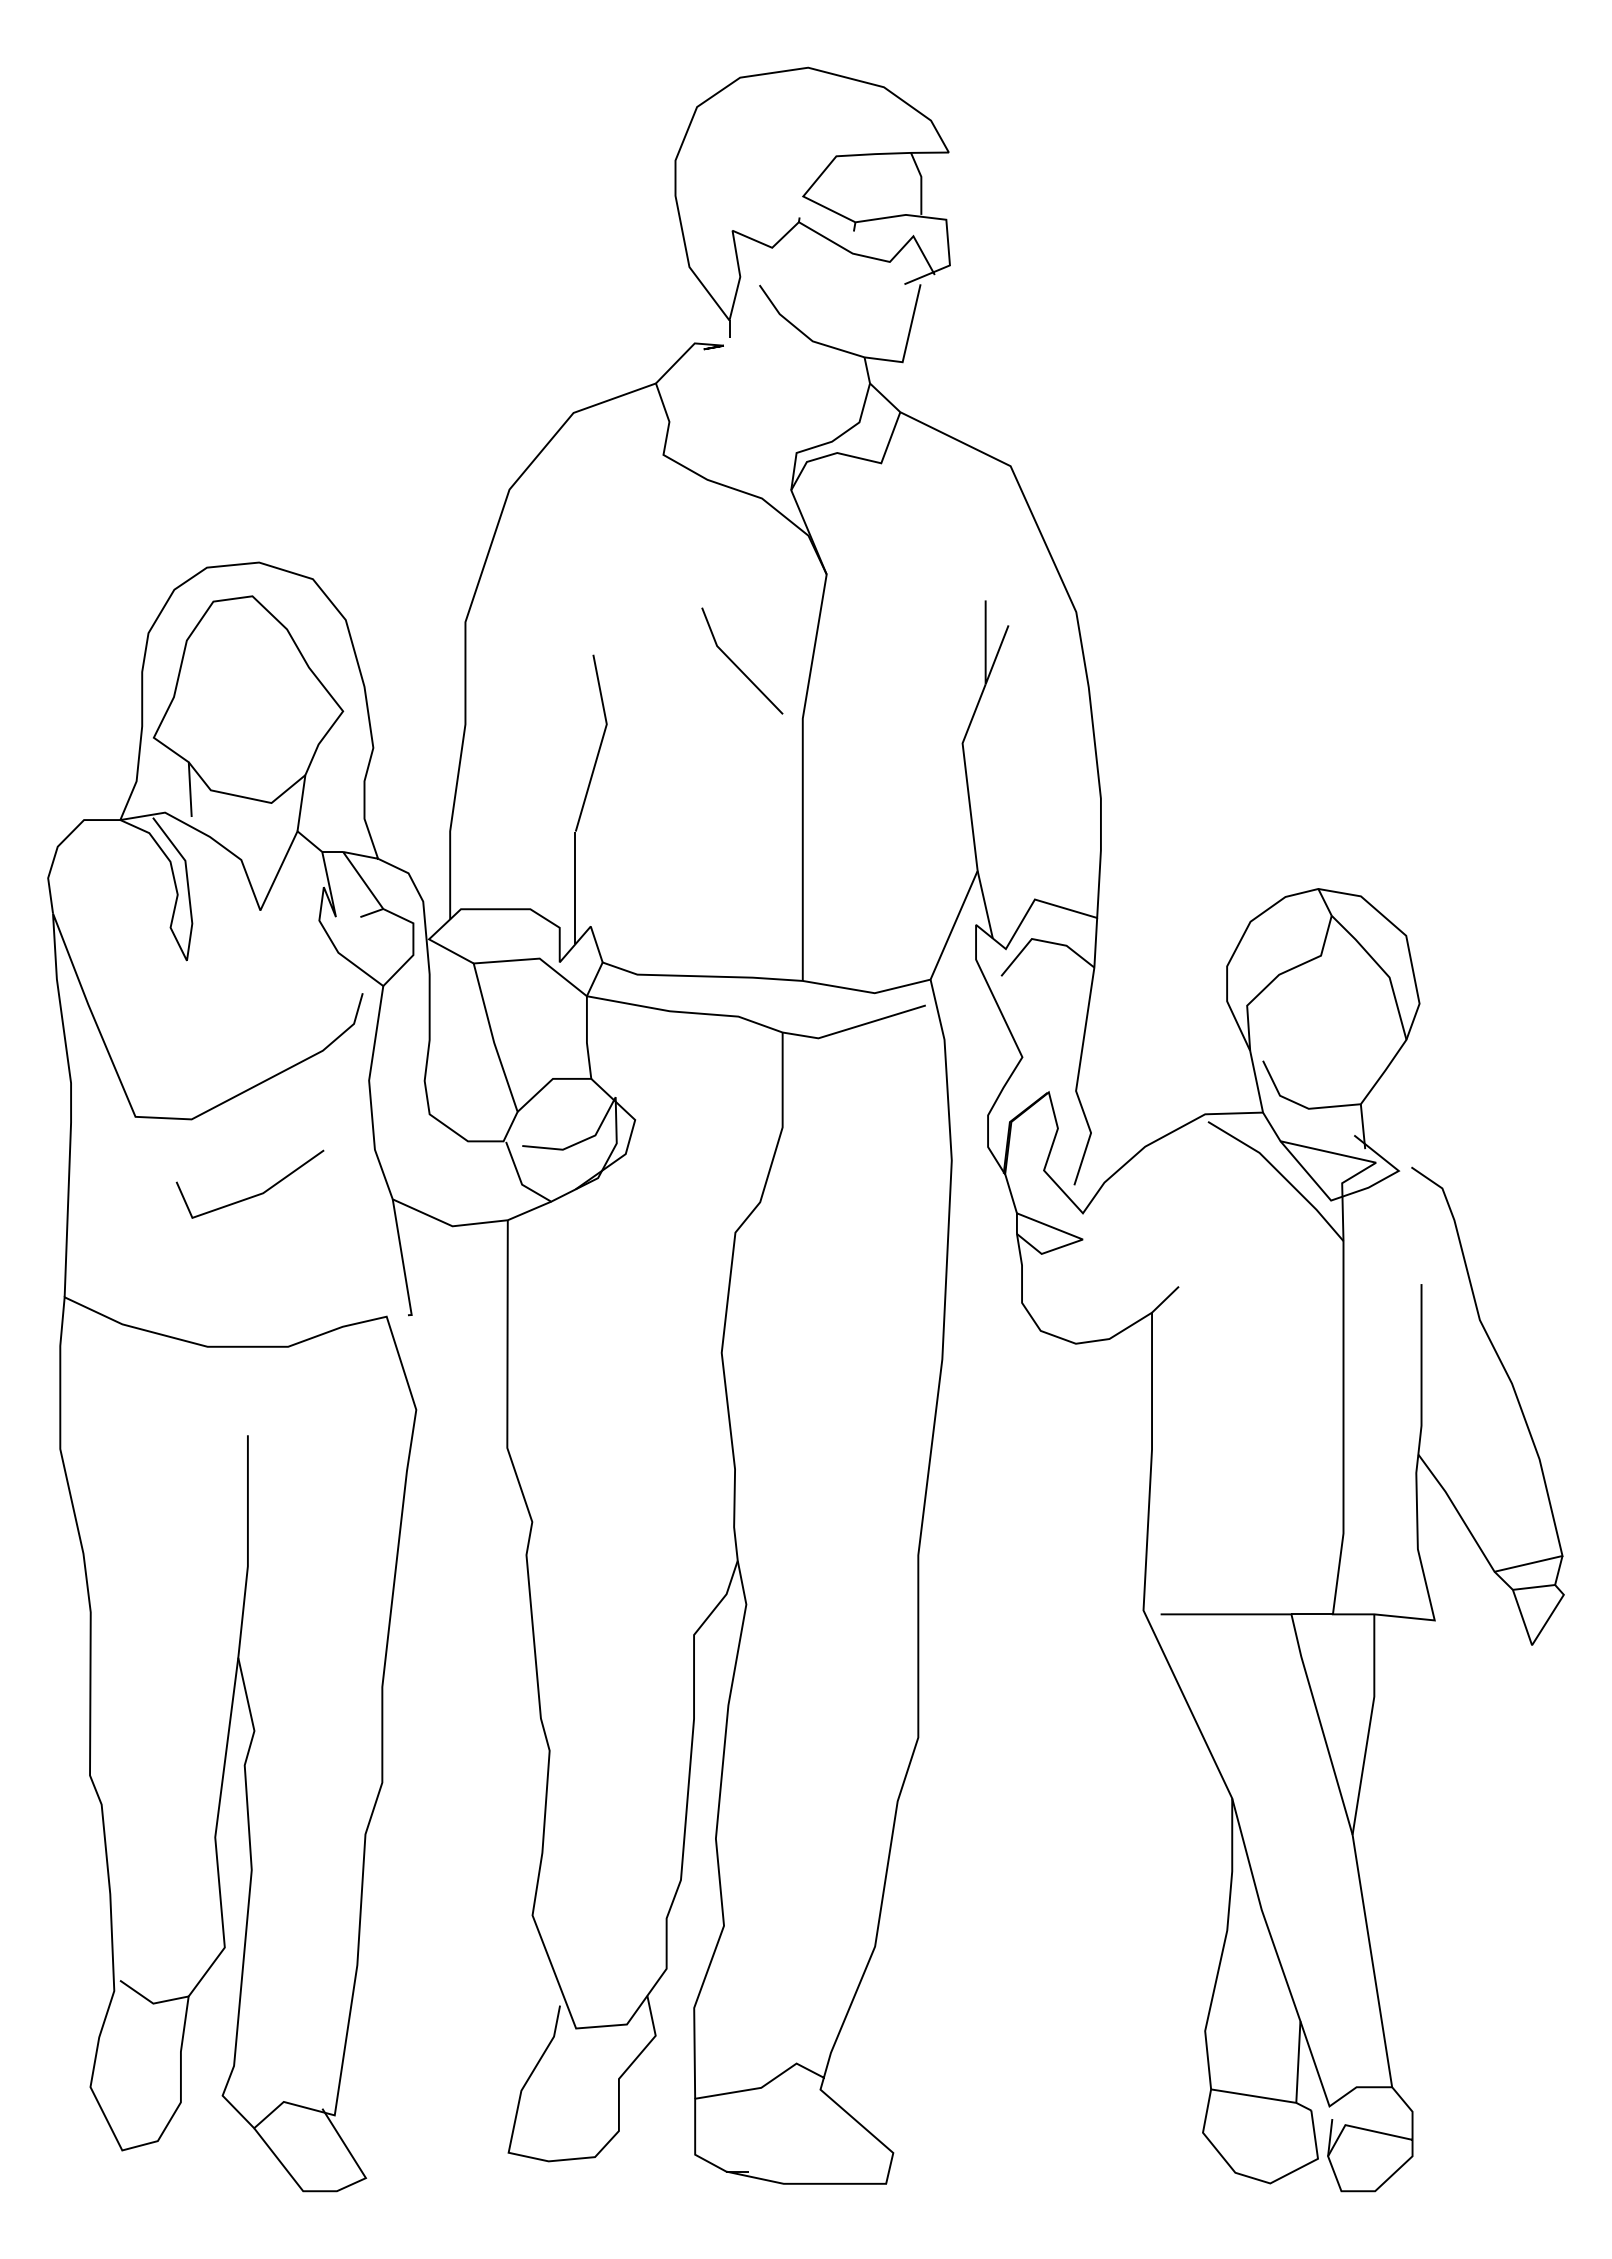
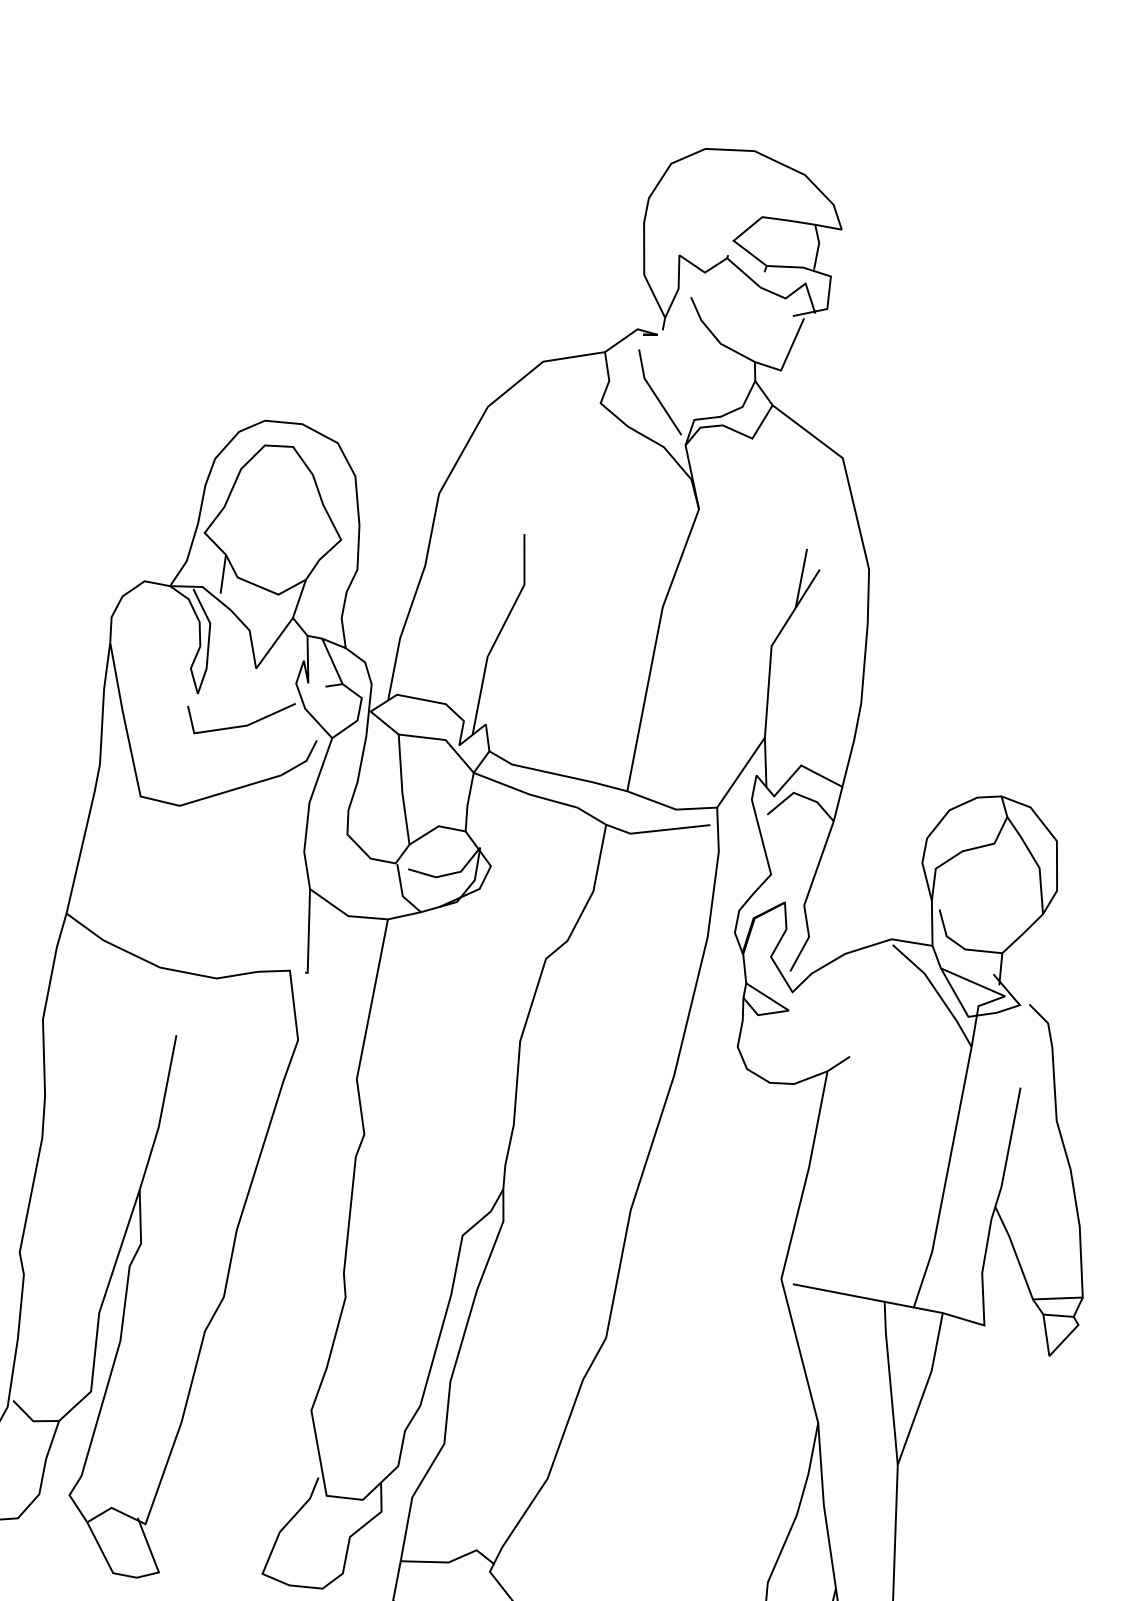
line: (737, 665) -> (656, 394), moved
line: (253, 1195) -> (240, 725), moved

